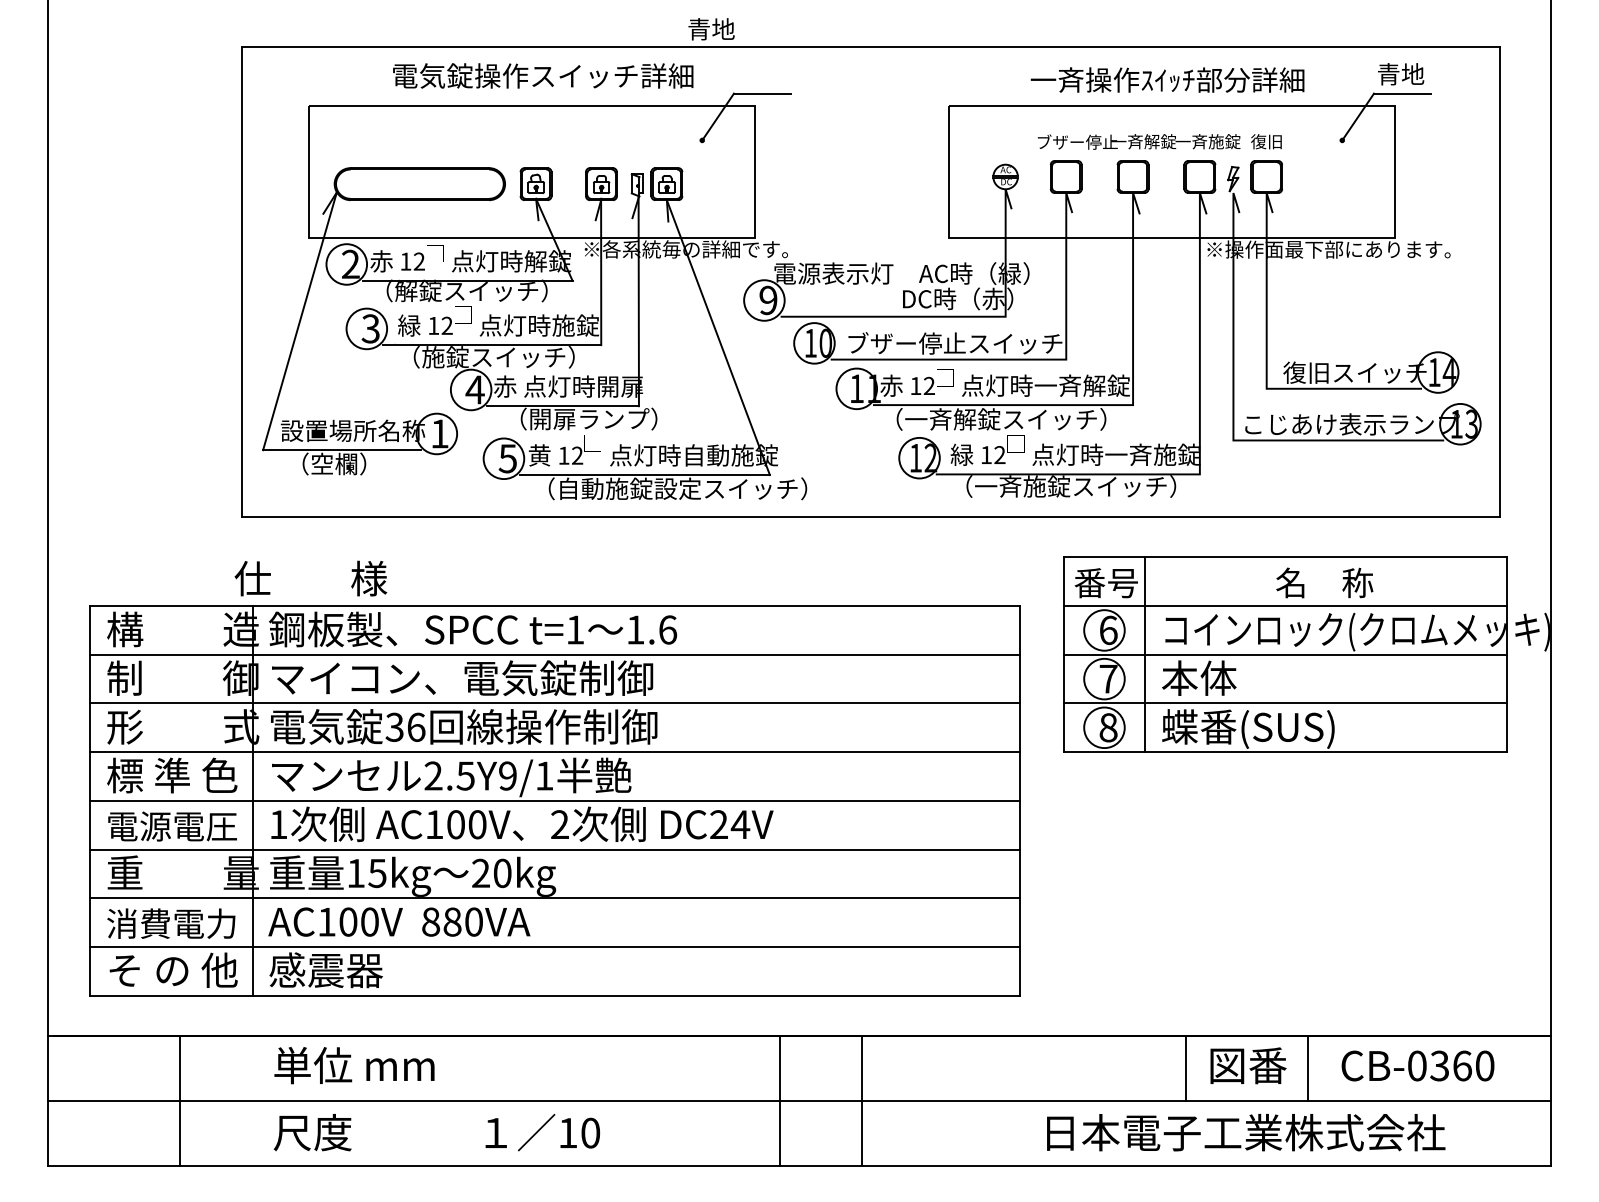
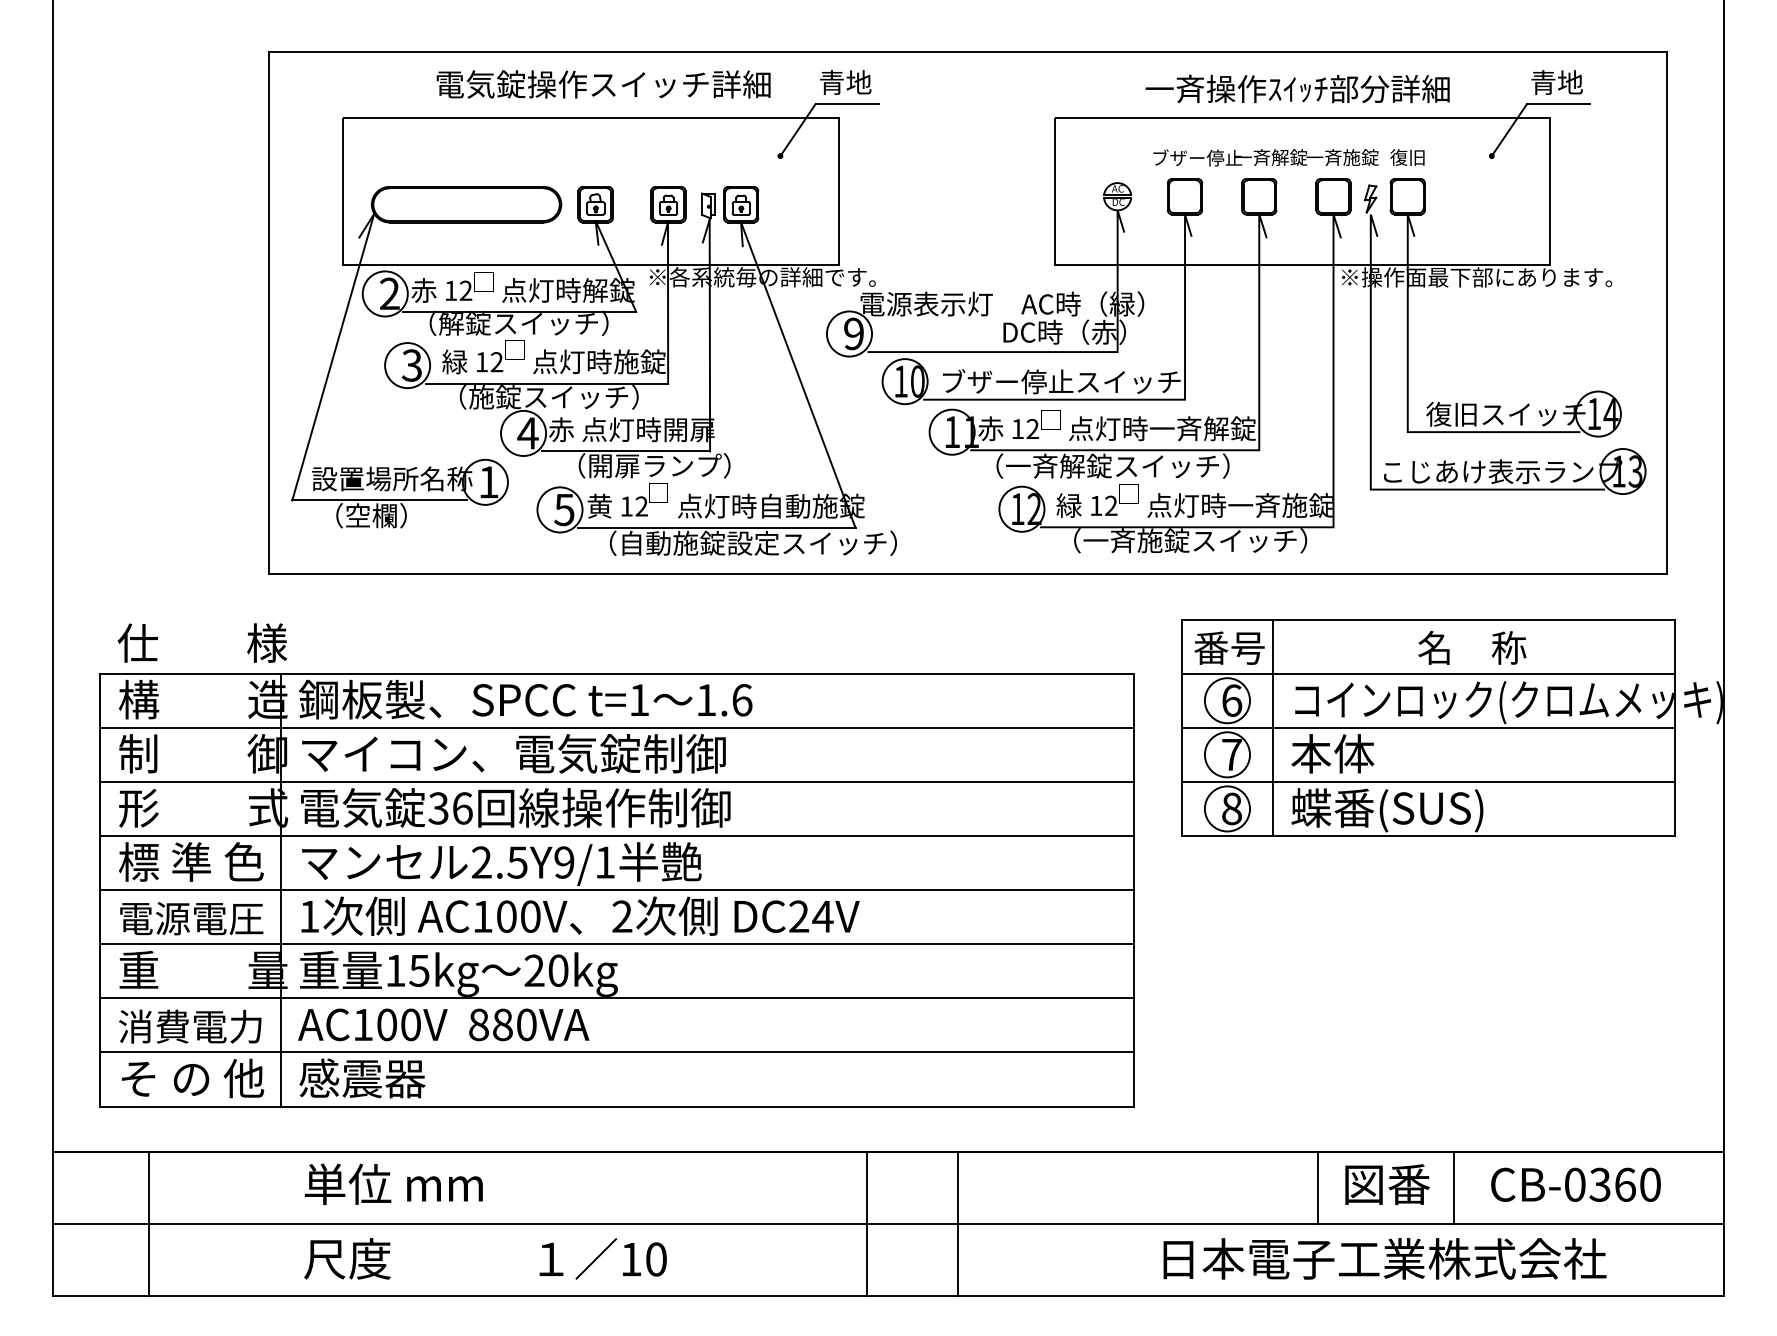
text: (711, 29) -> (845, 82), moved
text: (310, 578) -> (202, 642), moved
line: (180, 1100) -> (149, 1223), moved

